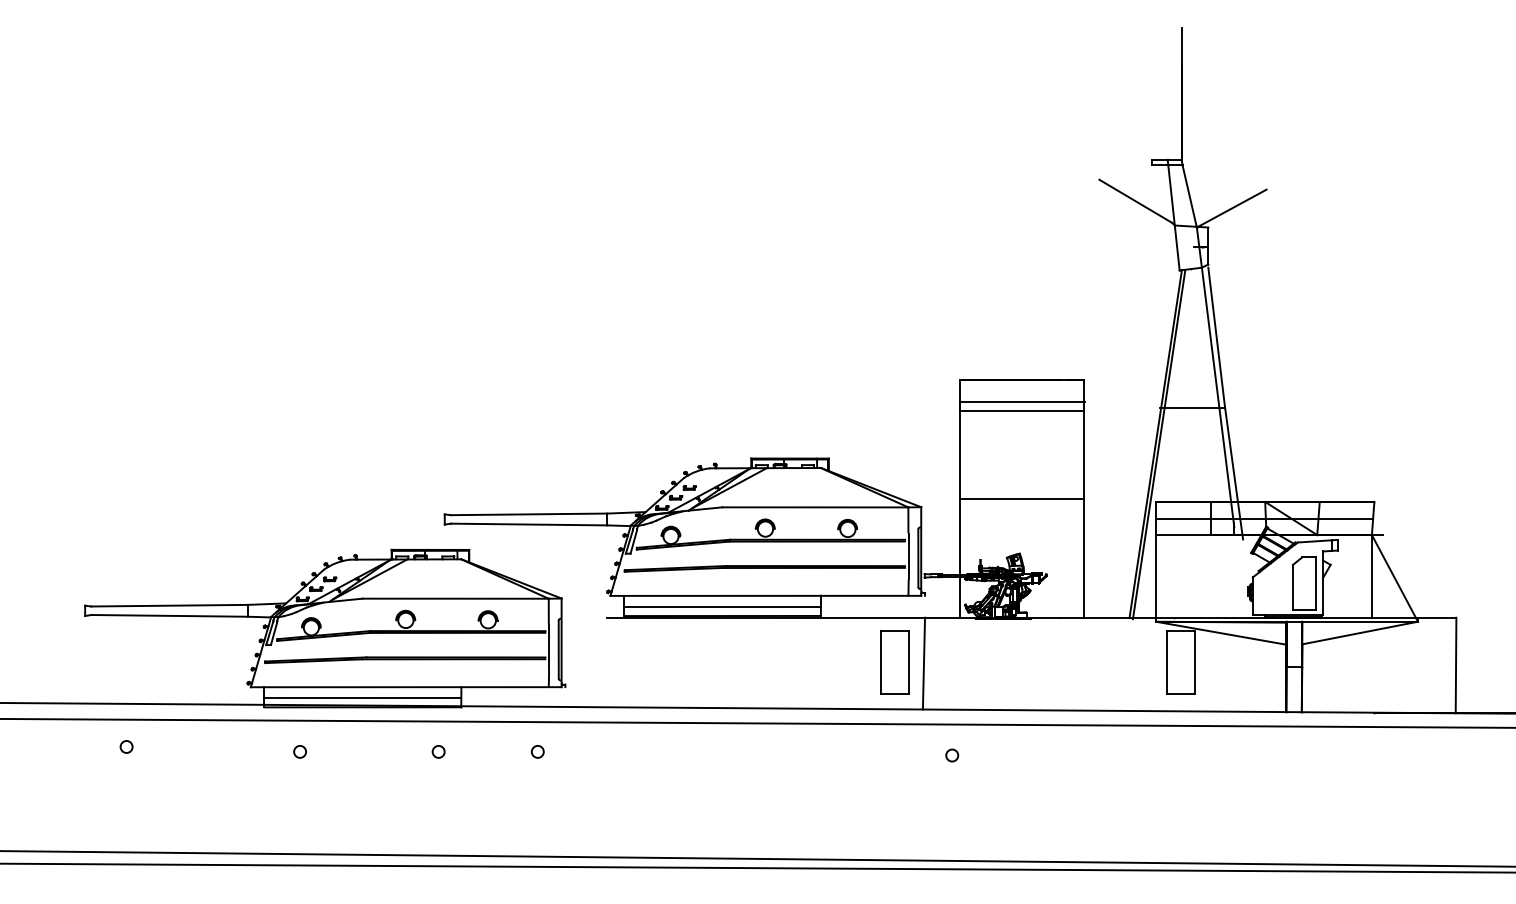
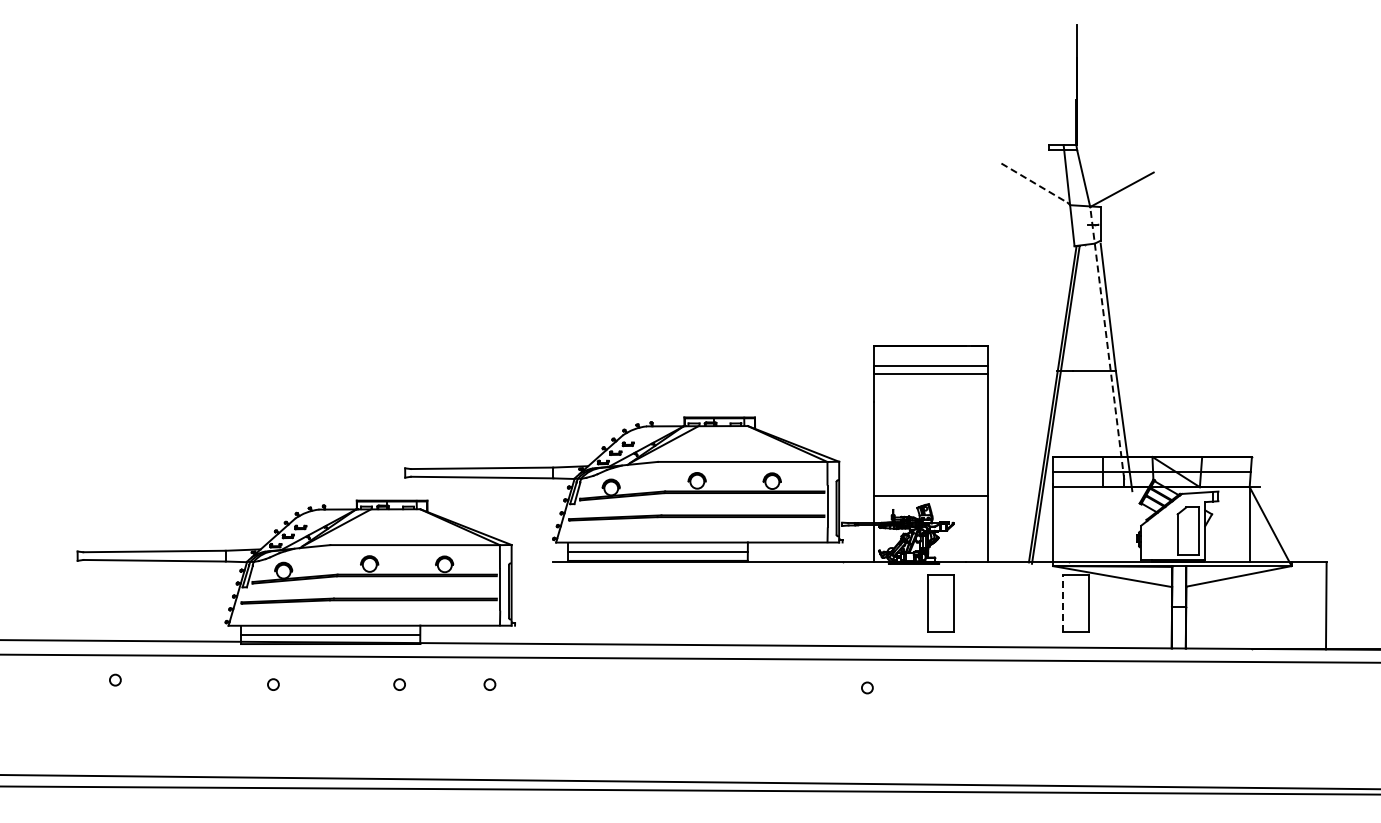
line: (1135, 201) -> (1034, 183), solid -> dashed
line: (1215, 376) -> (1107, 342), solid -> dashed
line: (1021, 499) -> (930, 496), moved
part: (894, 662) -> (940, 603), moved
line: (1167, 662) -> (1063, 603), solid -> dashed
line: (923, 663) -> (841, 604), removed

